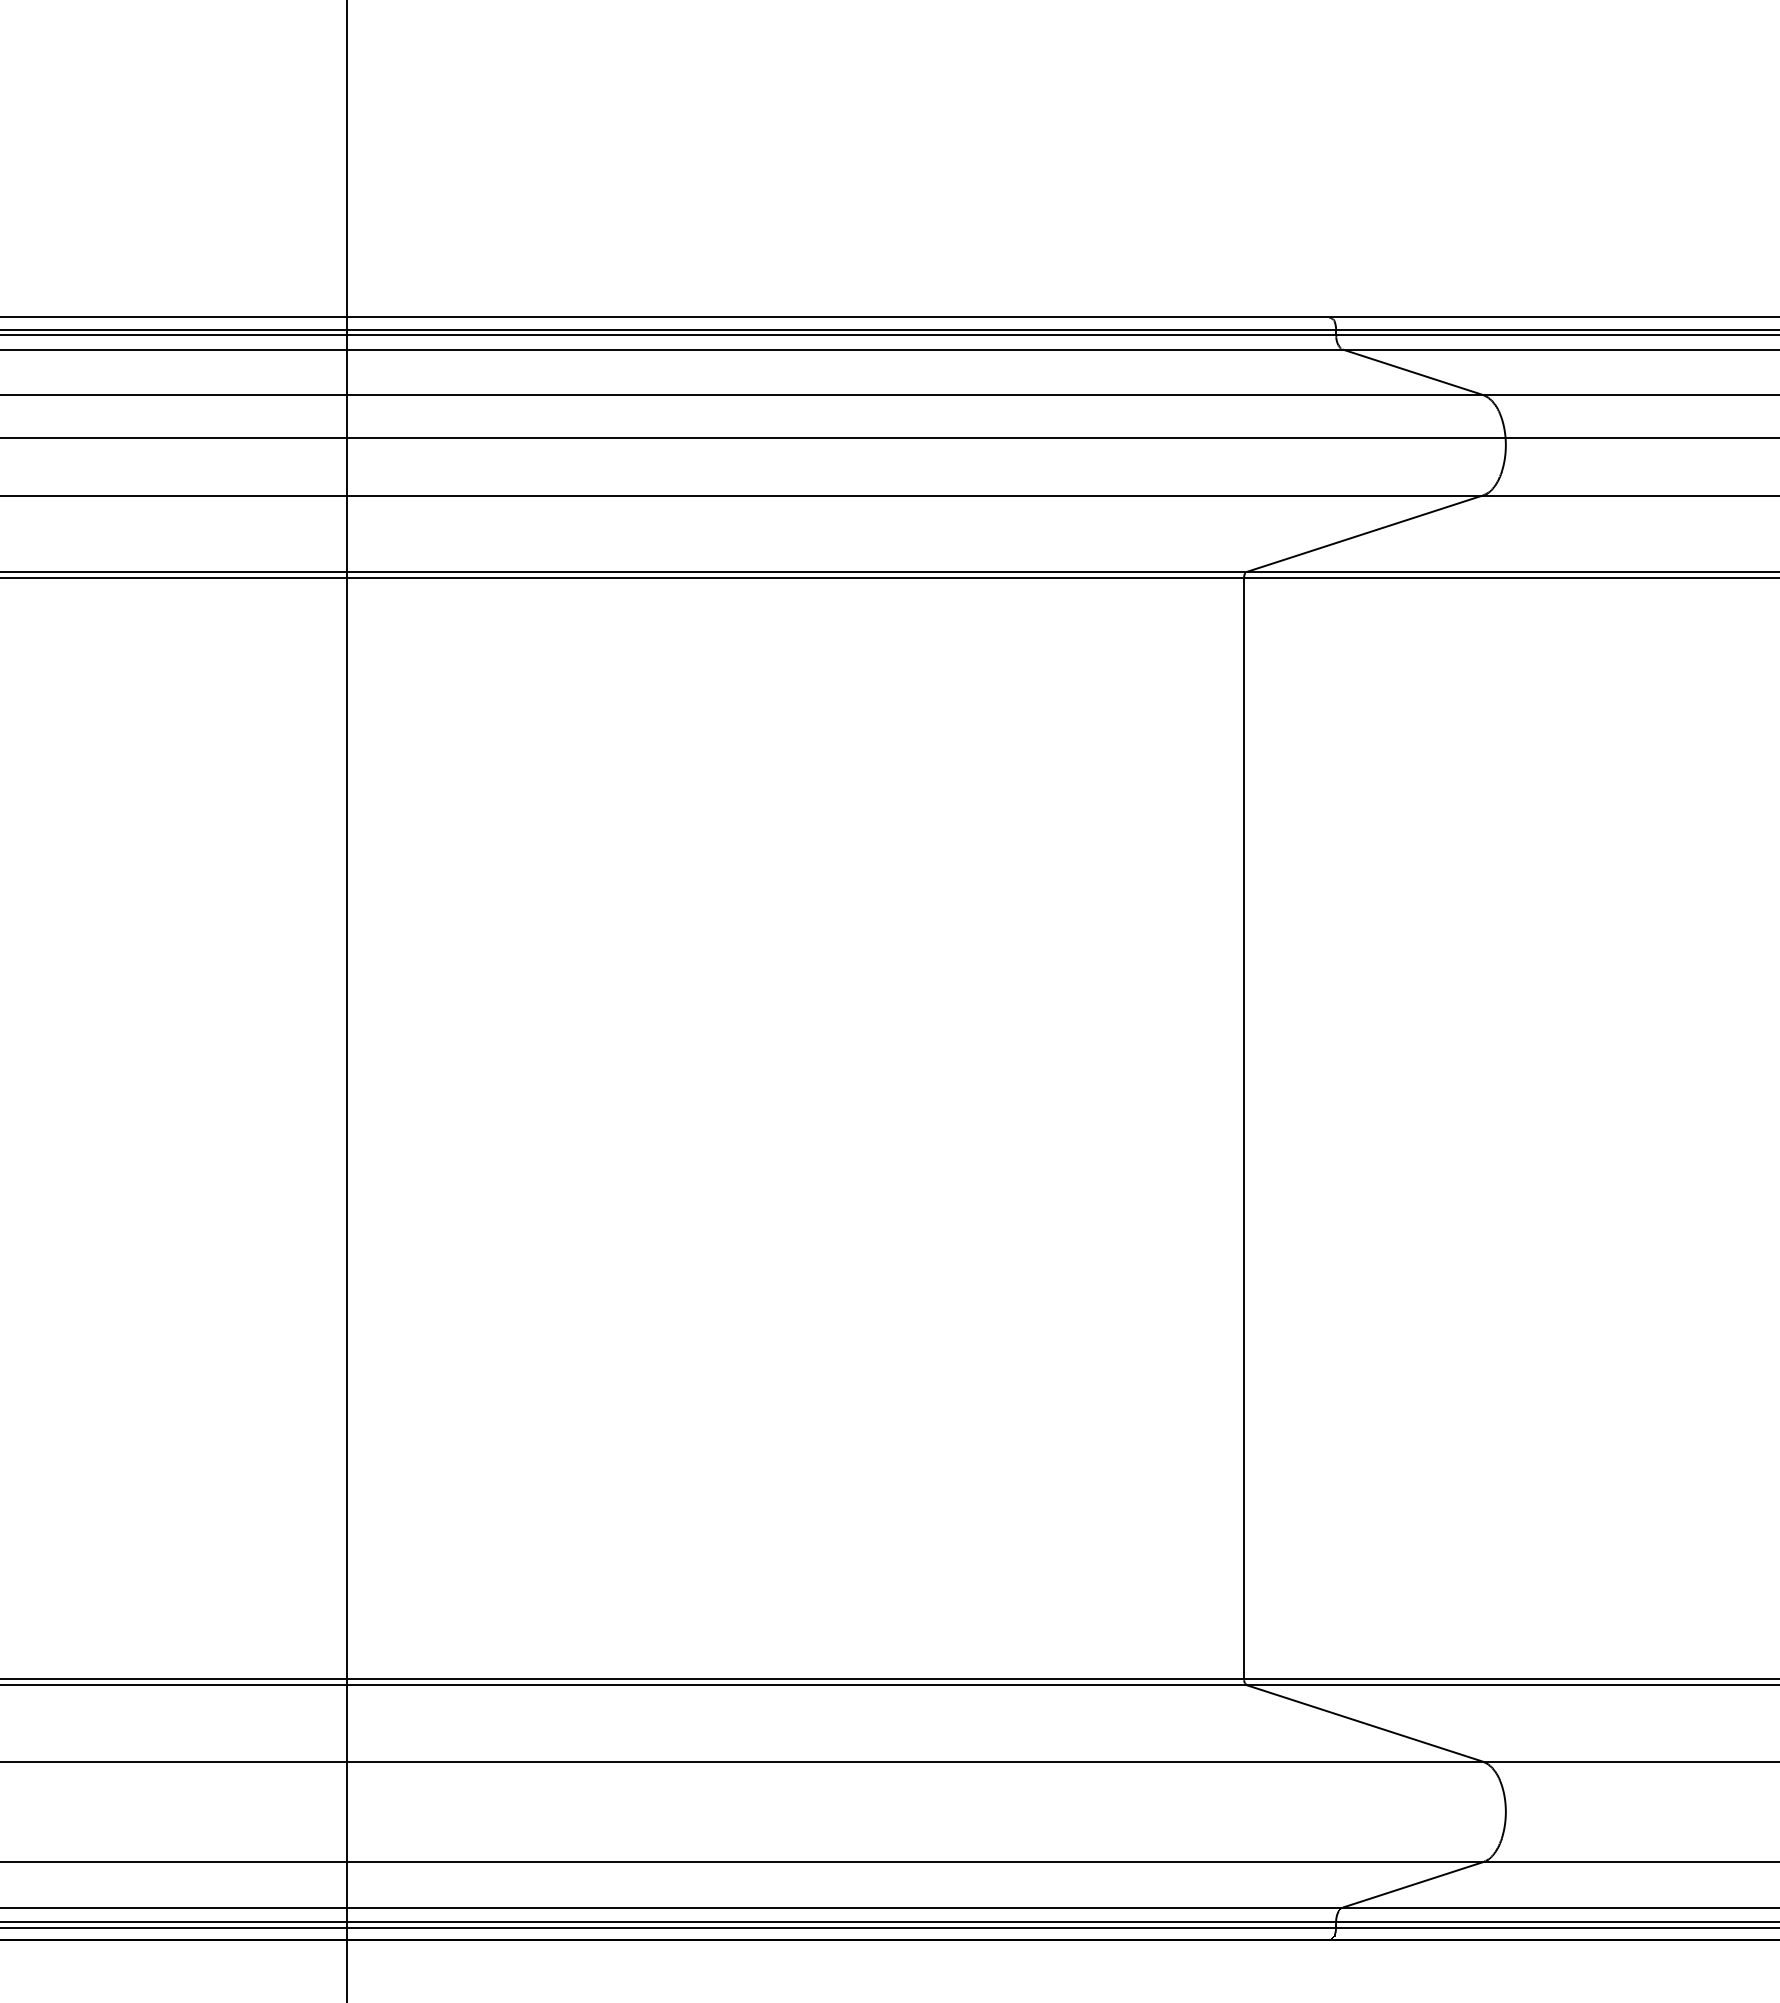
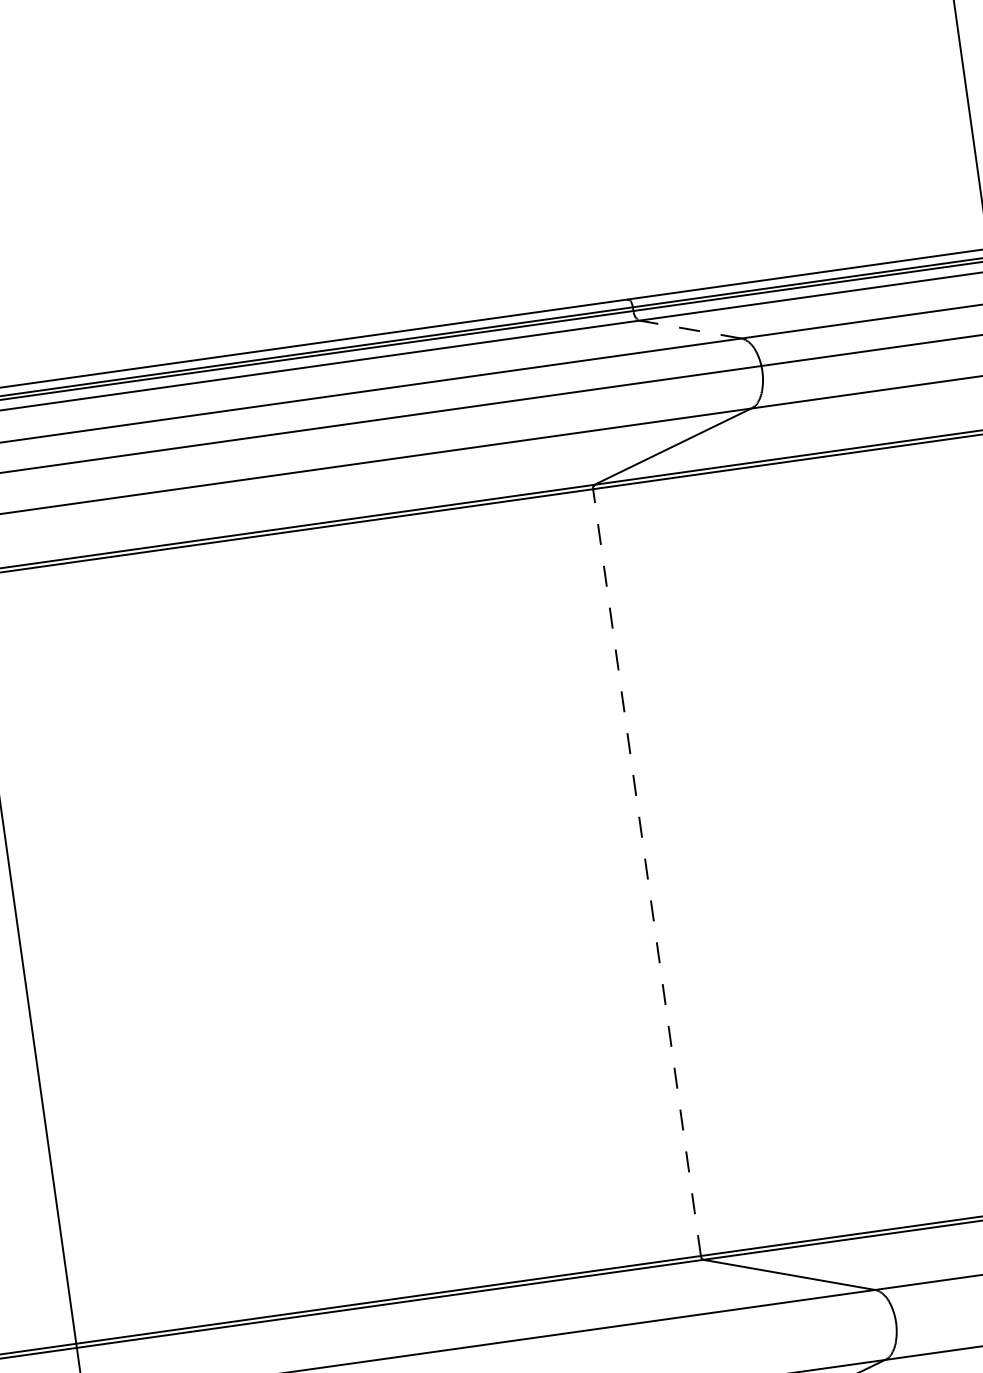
line: (1412, 372) -> (690, 329), solid -> dashed
line: (1244, 1128) -> (647, 872), solid -> dashed

